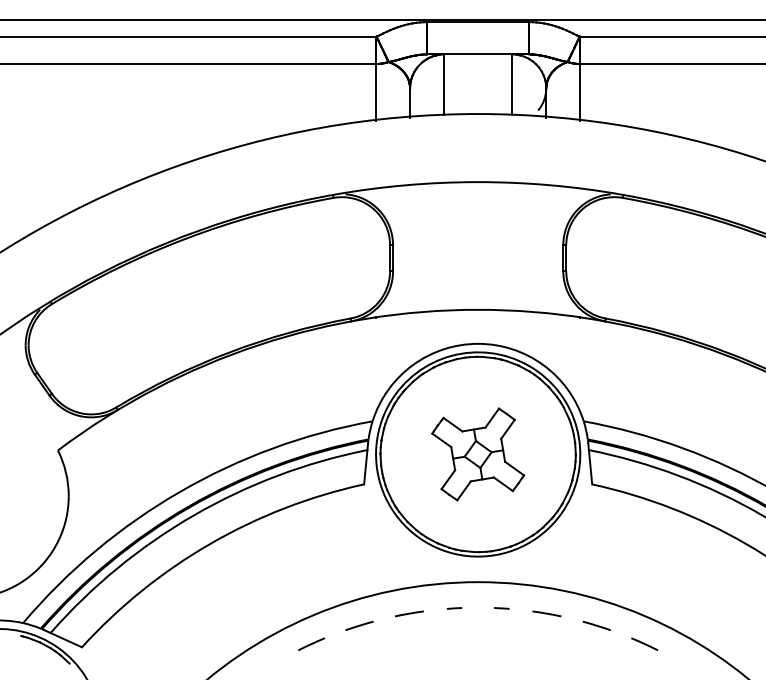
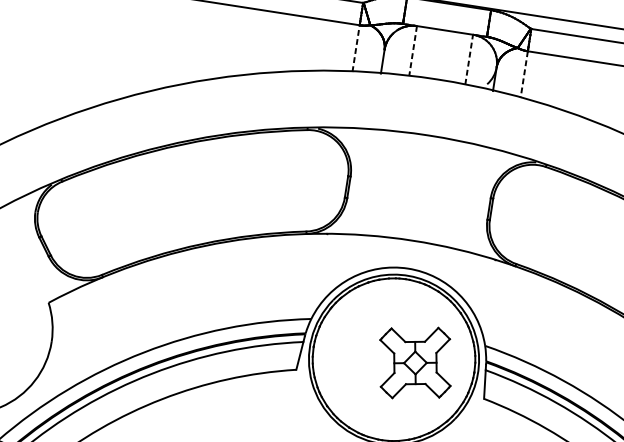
line: (512, 84) -> (469, 59), solid -> dashed
line: (444, 85) -> (413, 51), solid -> dashed
line: (376, 91) -> (356, 47), solid -> dashed
line: (580, 92) -> (524, 74), solid -> dashed
part: (478, 454) -> (415, 363), moved

